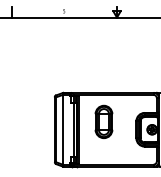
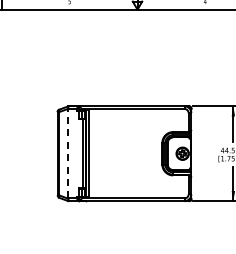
part: (103, 121) -> (120, 143), removed
line: (63, 129) -> (68, 153), solid -> dashed

